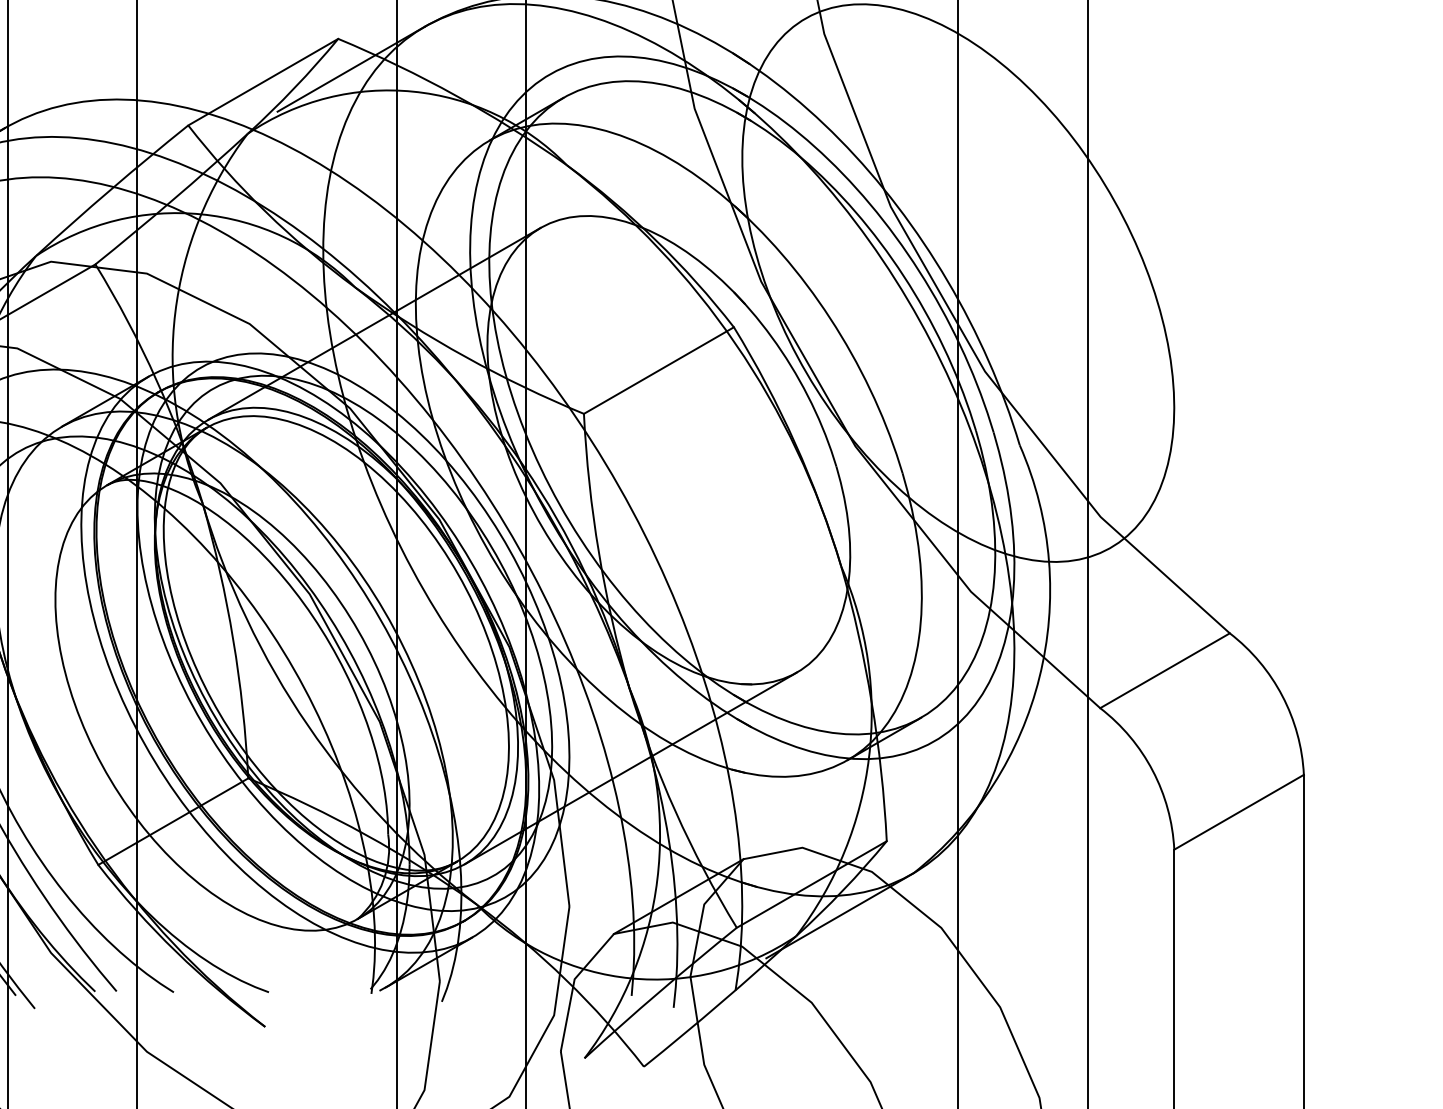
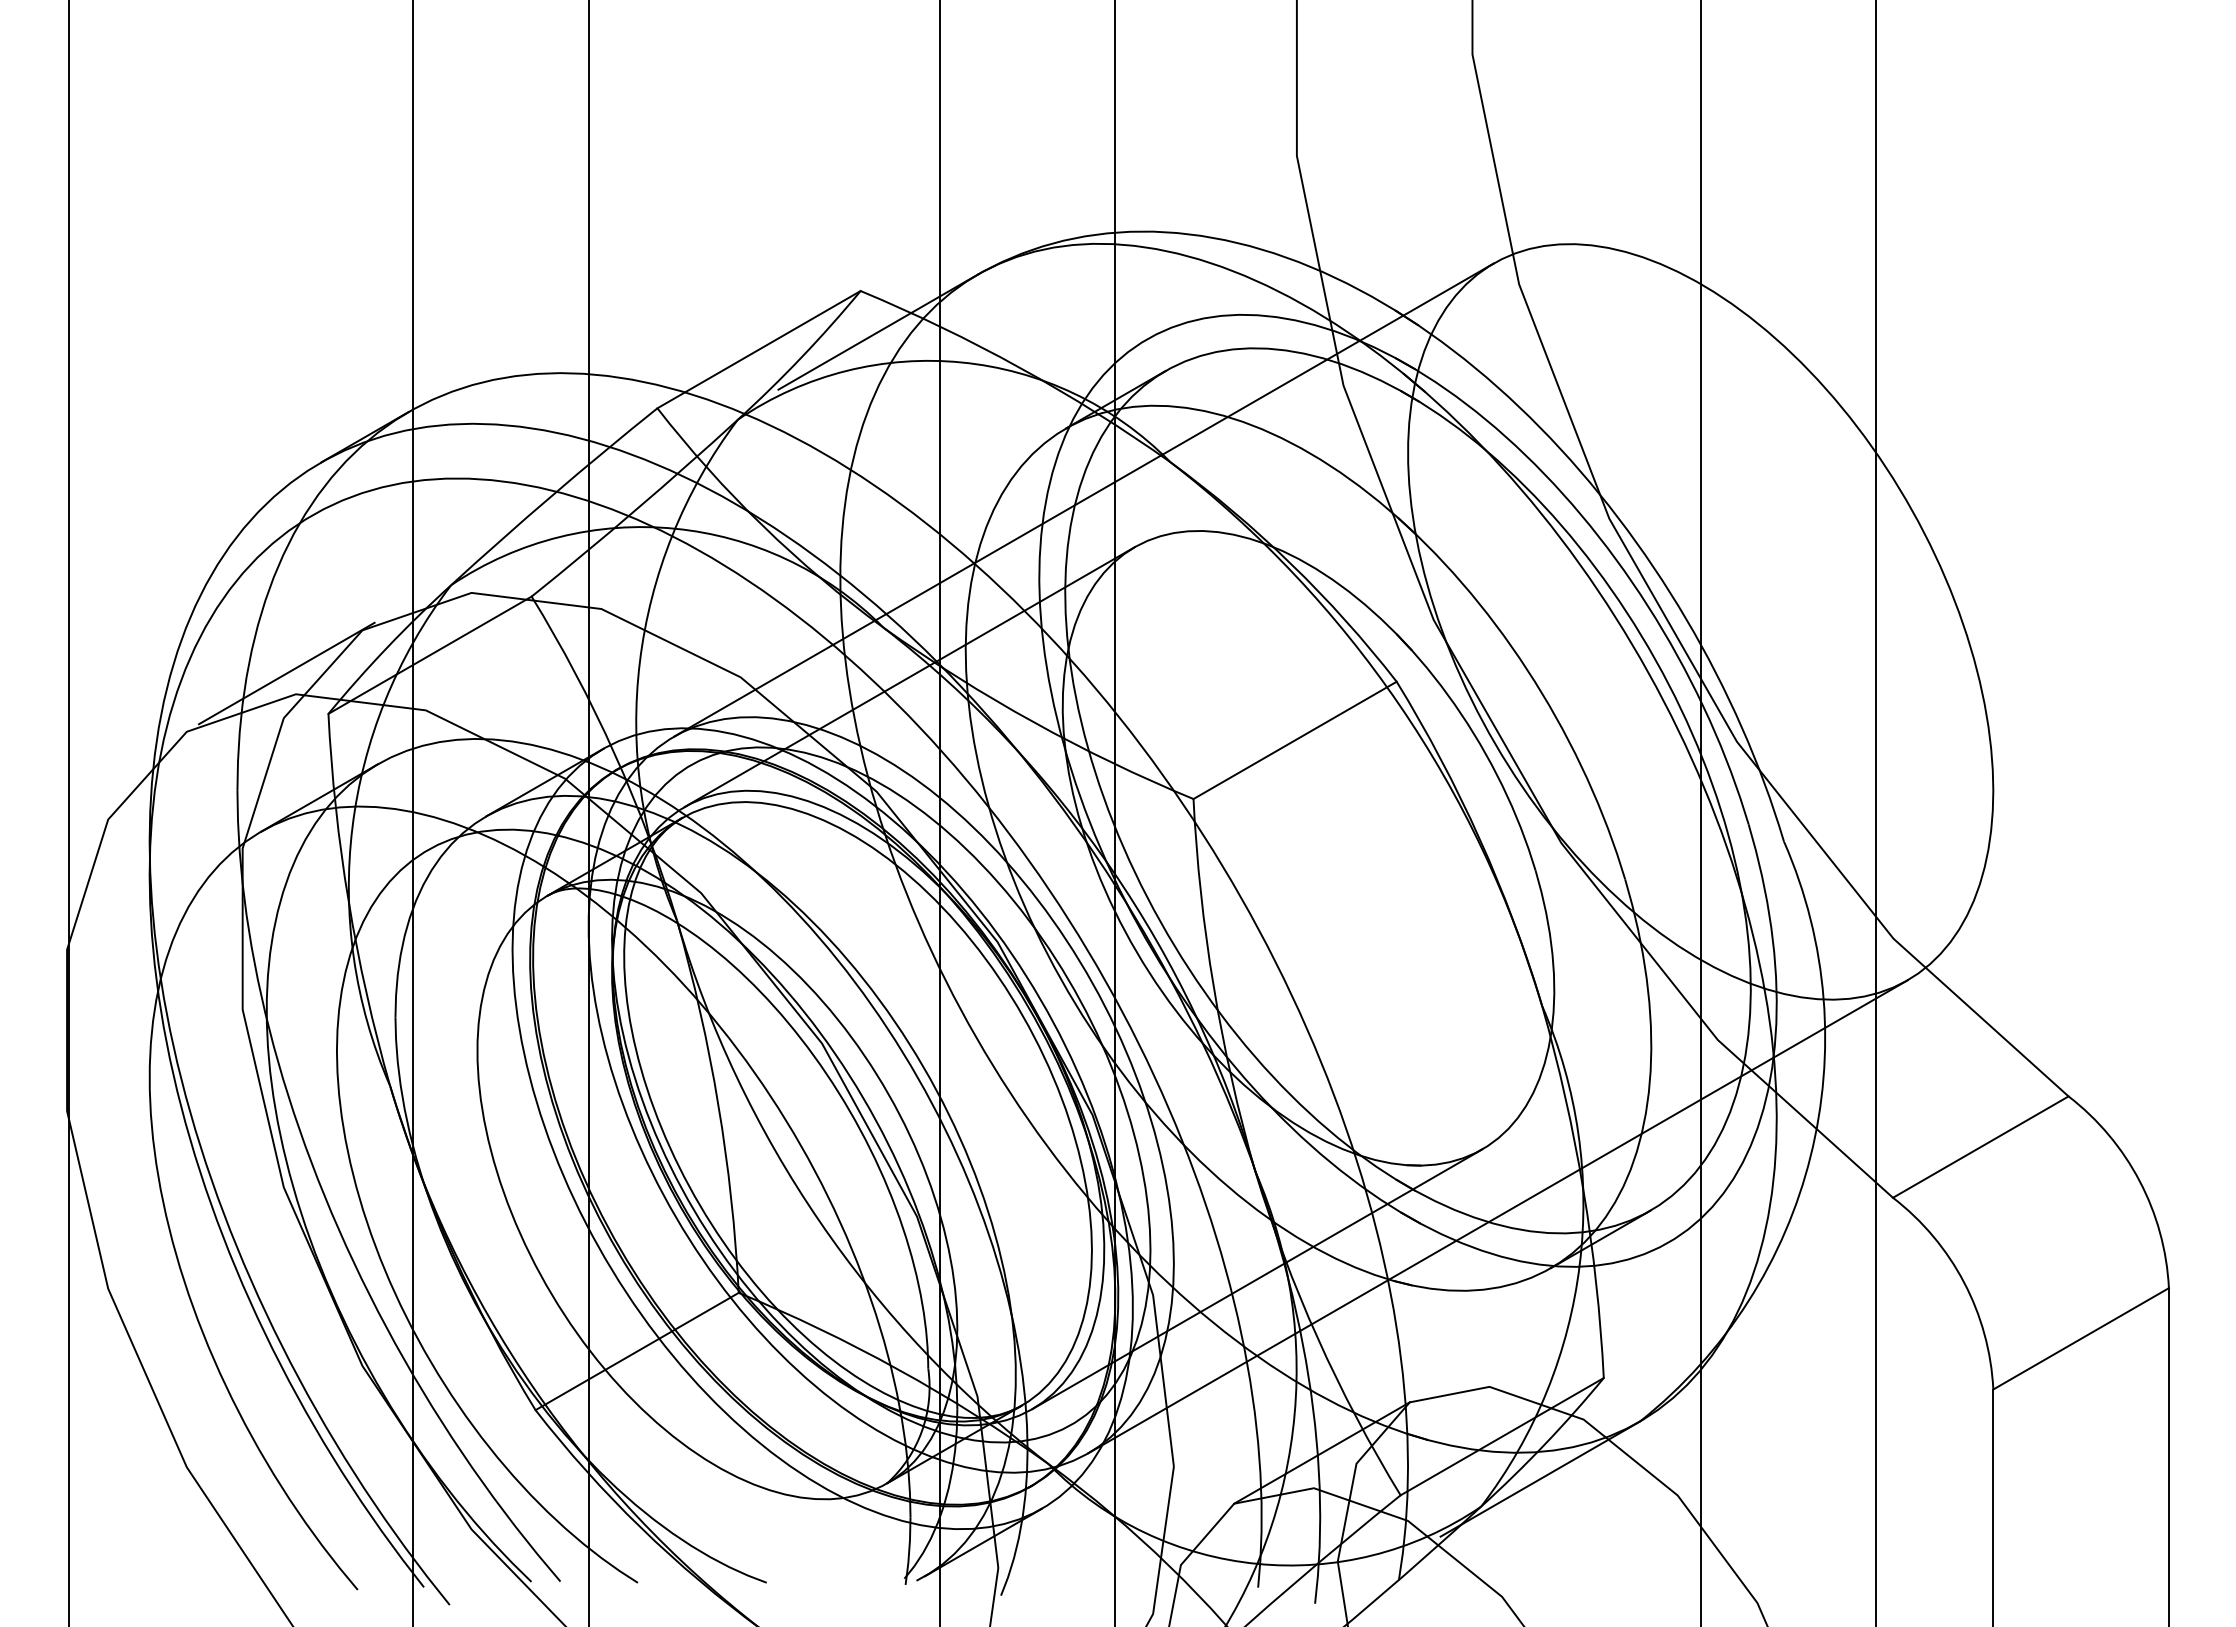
line: (502, 192) -> (1083, 499), added
line: (808, 721) -> (1497, 1216), added

